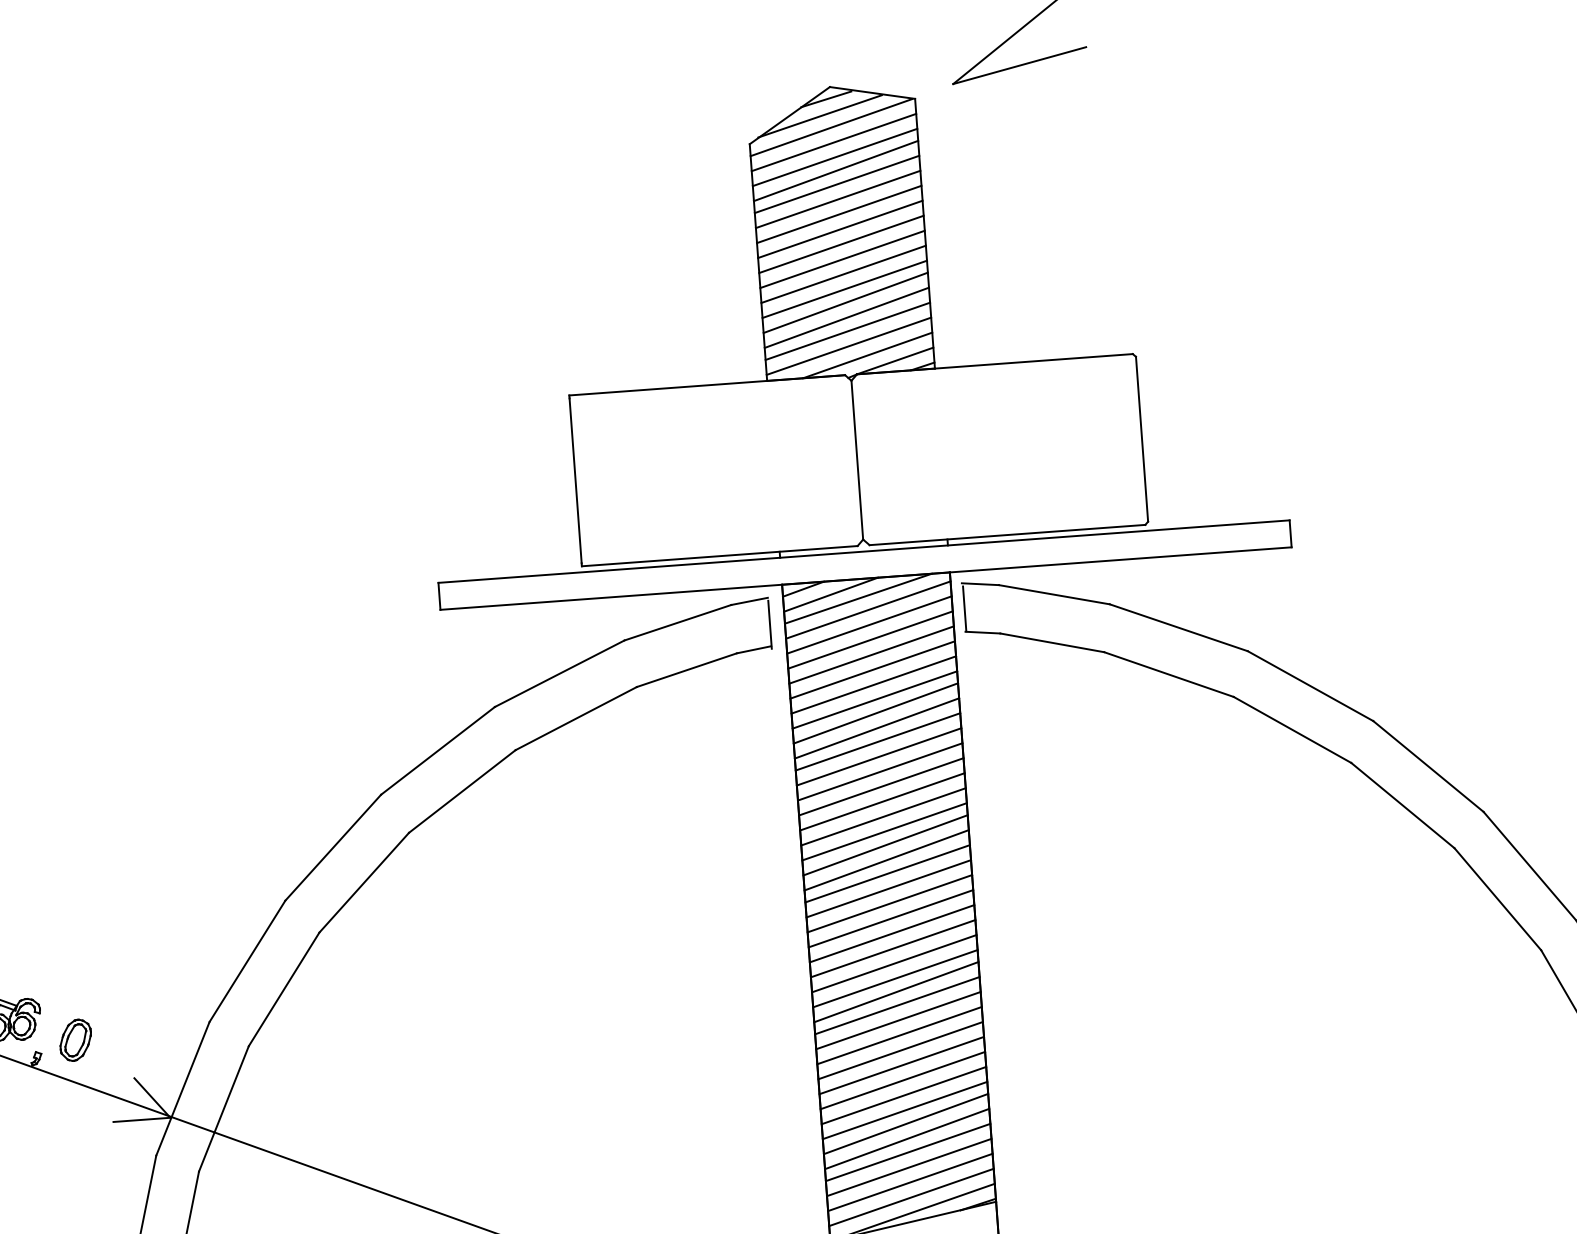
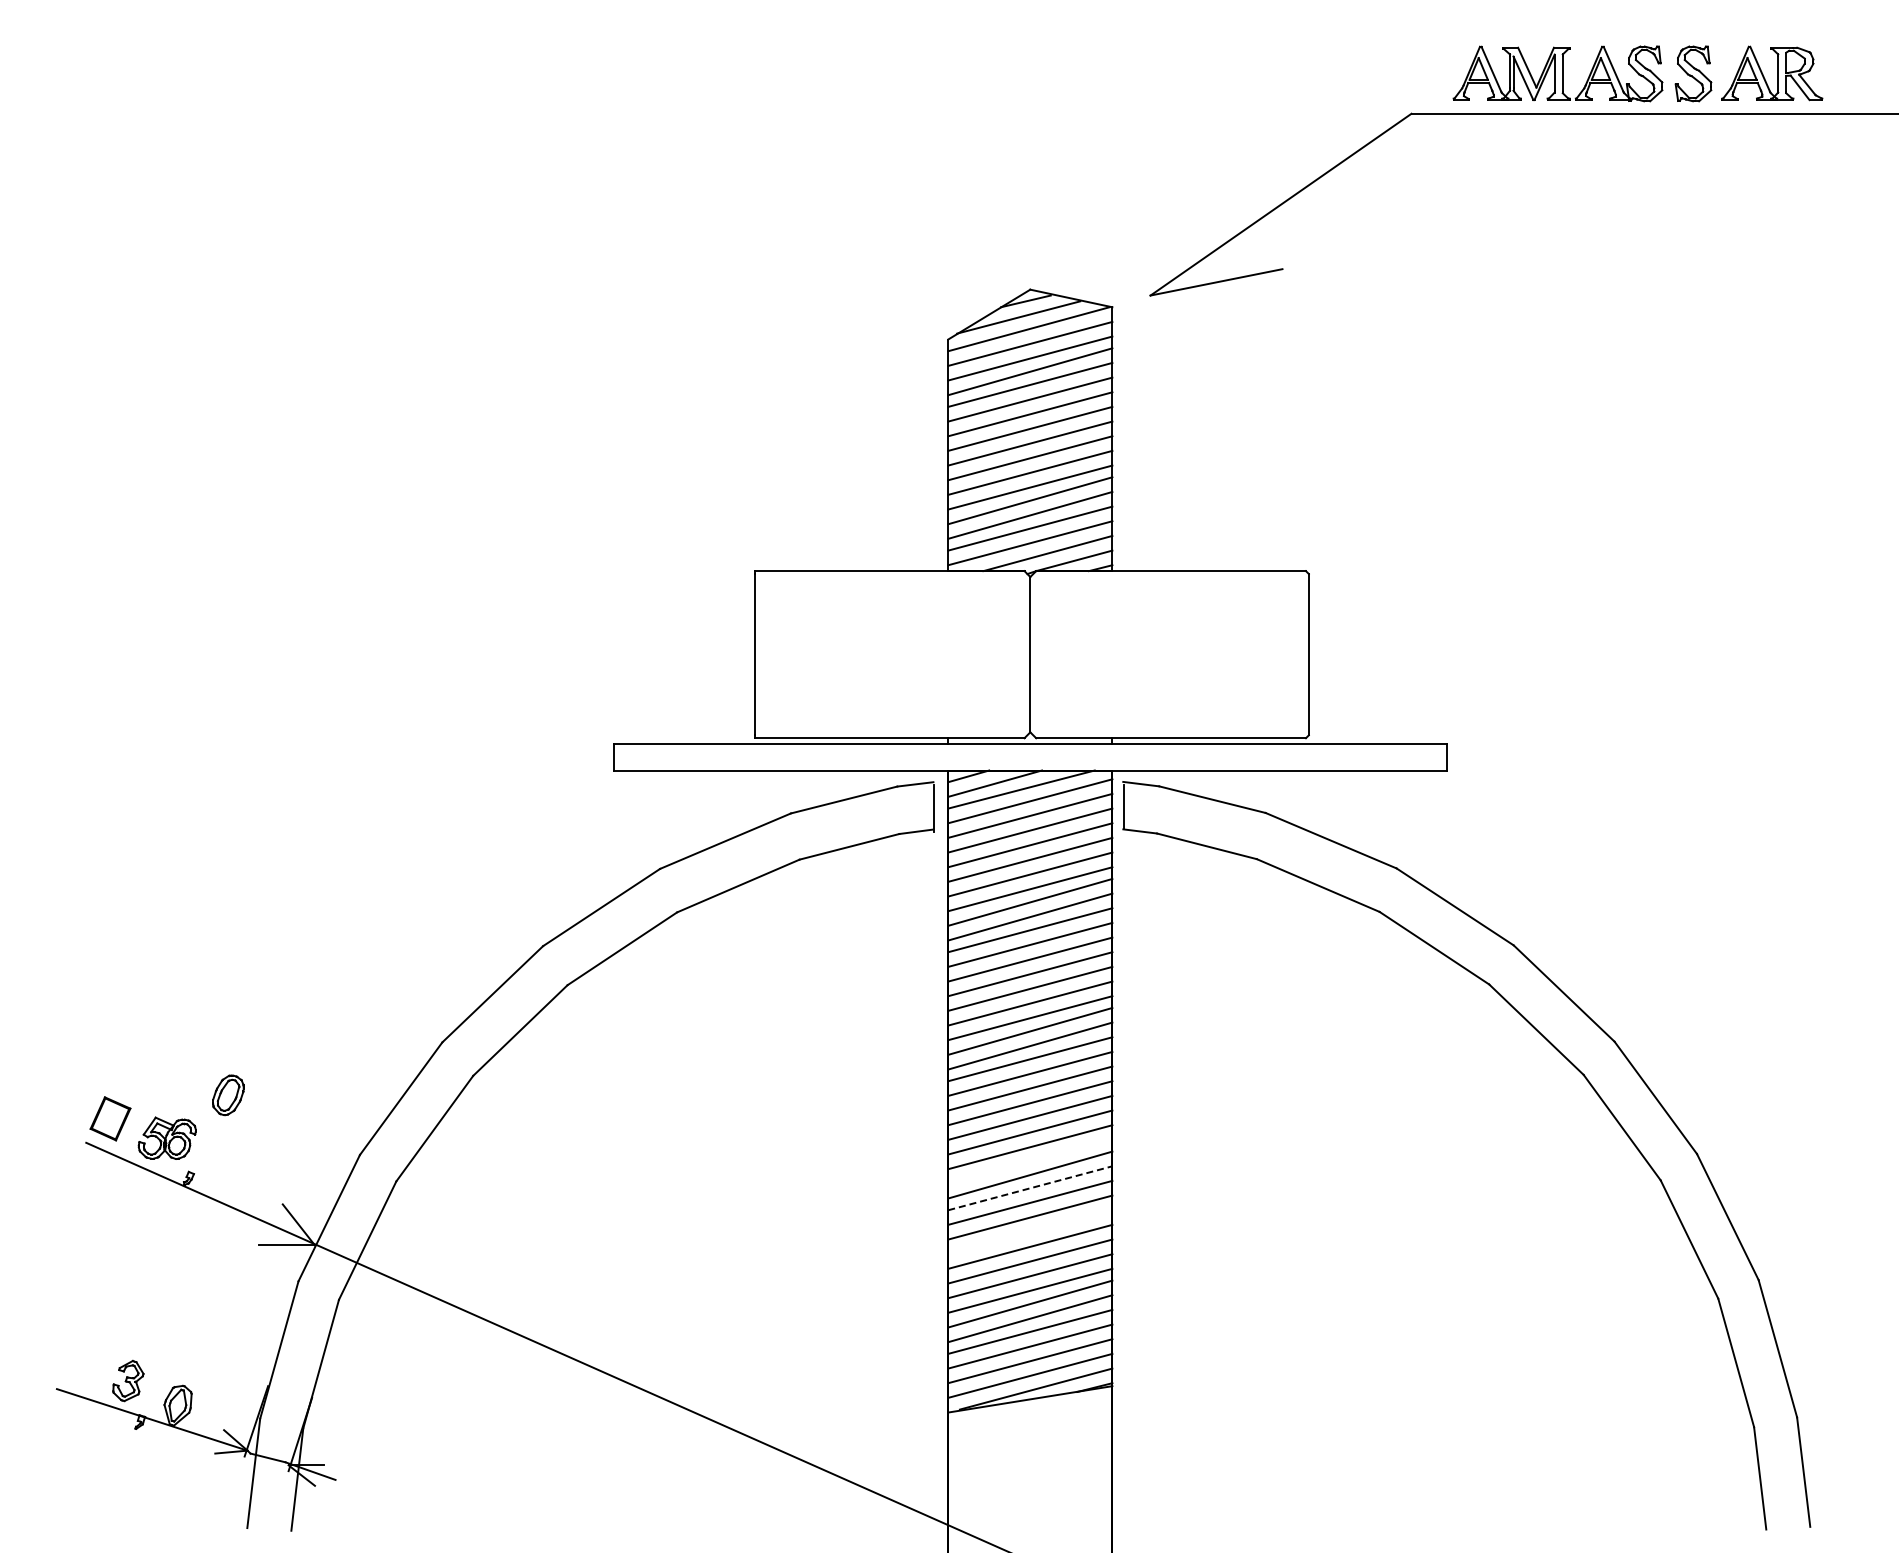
line: (895, 978) -> (1030, 1161), removed
line: (897, 1005) -> (1030, 1188), solid -> dashed
part: (75, 1040) -> (228, 1095), moved
line: (900, 1050) -> (1030, 1232), removed

